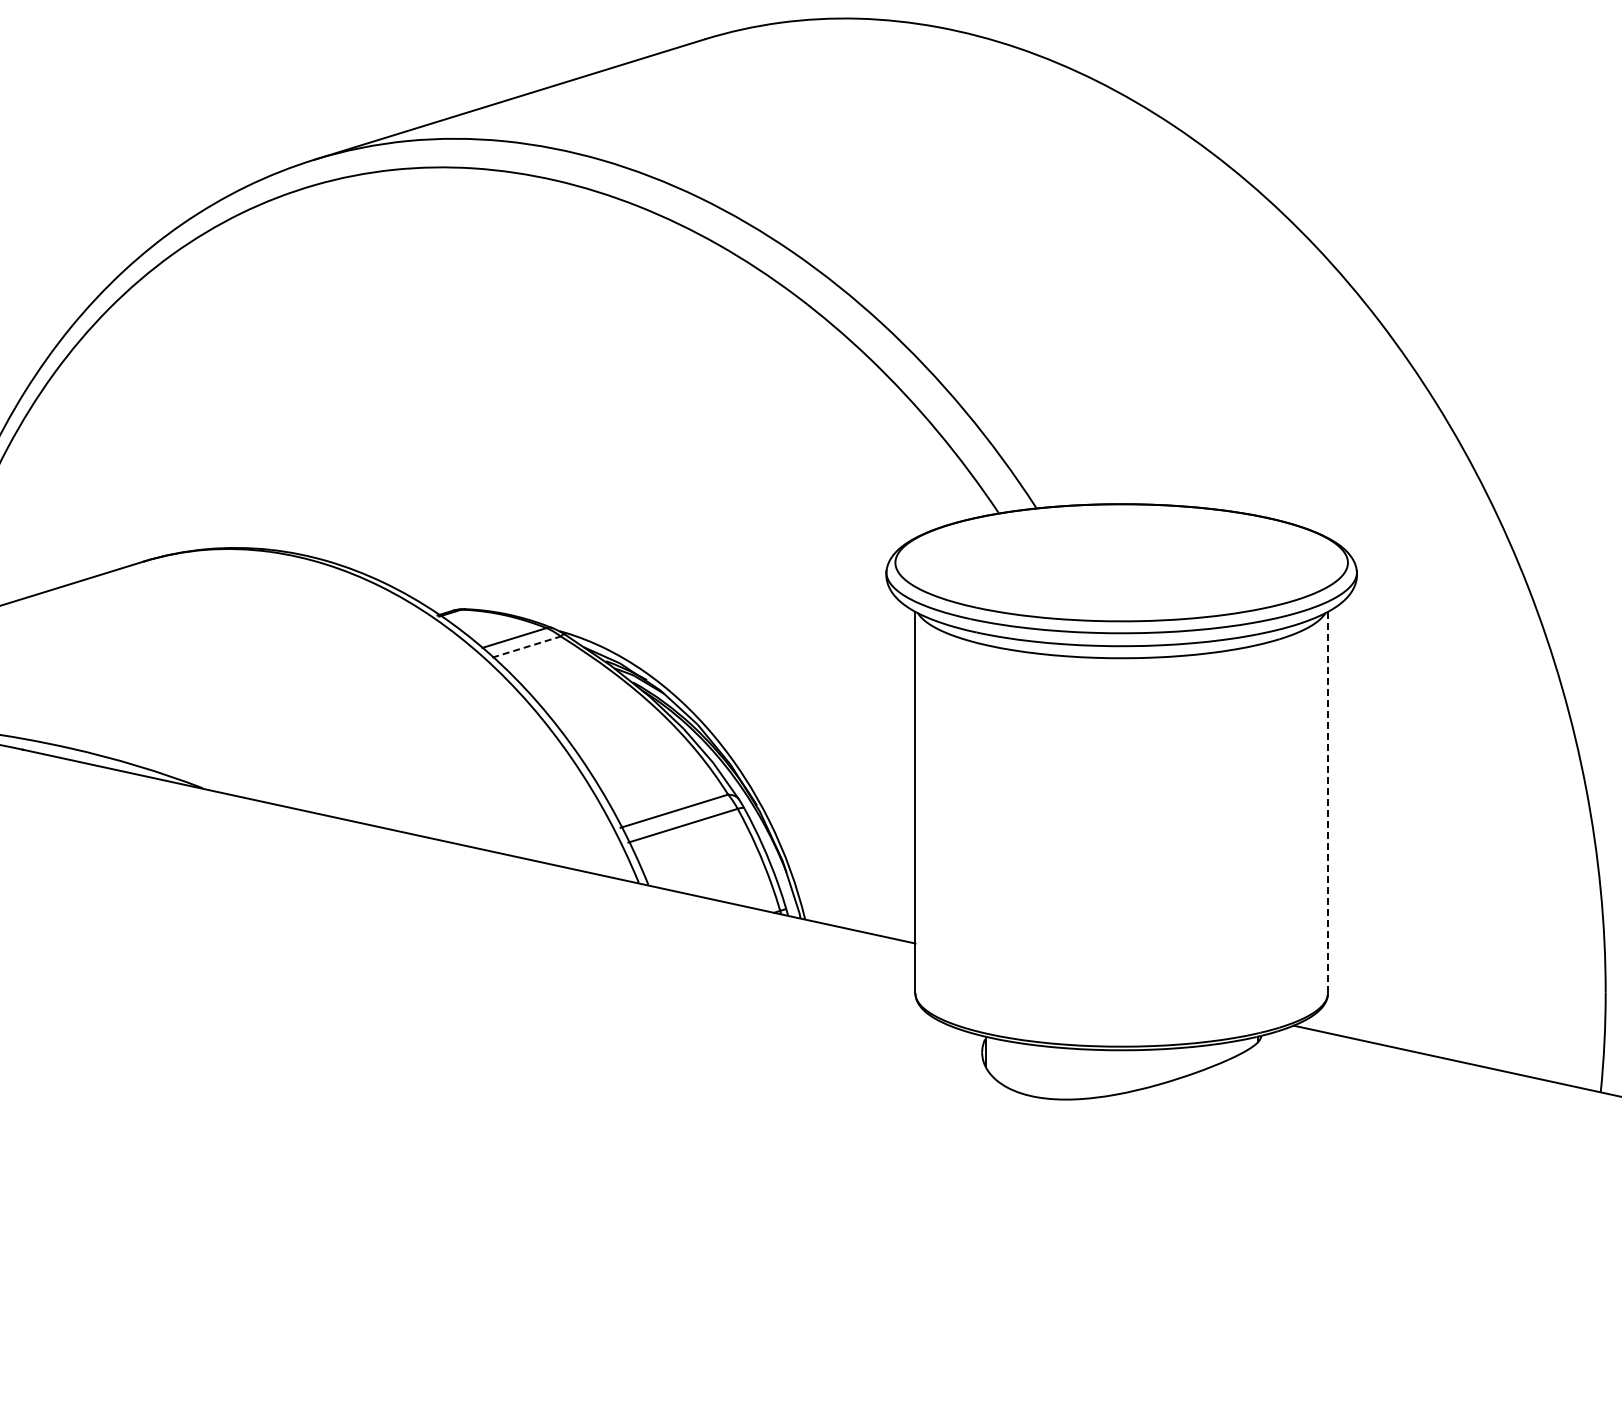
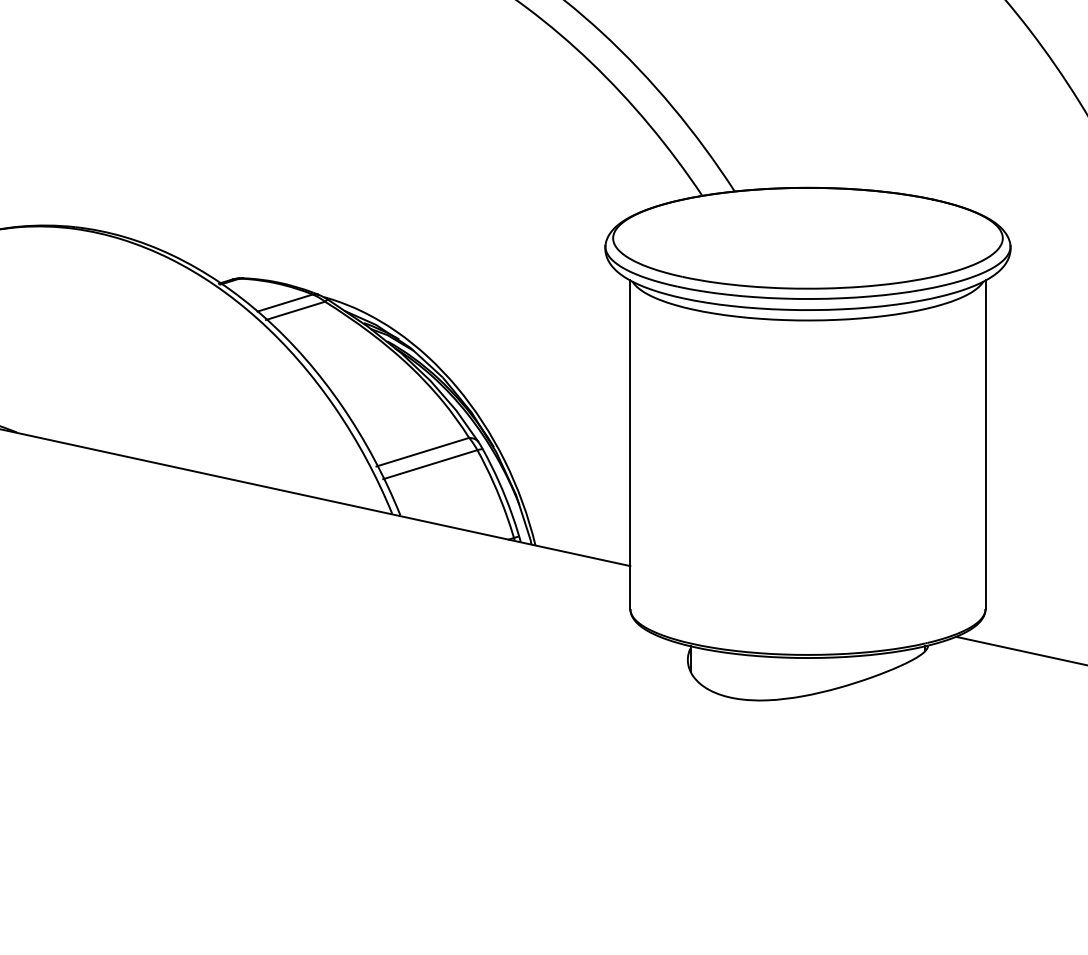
line: (526, 647) -> (295, 311), dashed -> solid
line: (1327, 802) -> (985, 444), dashed -> solid

